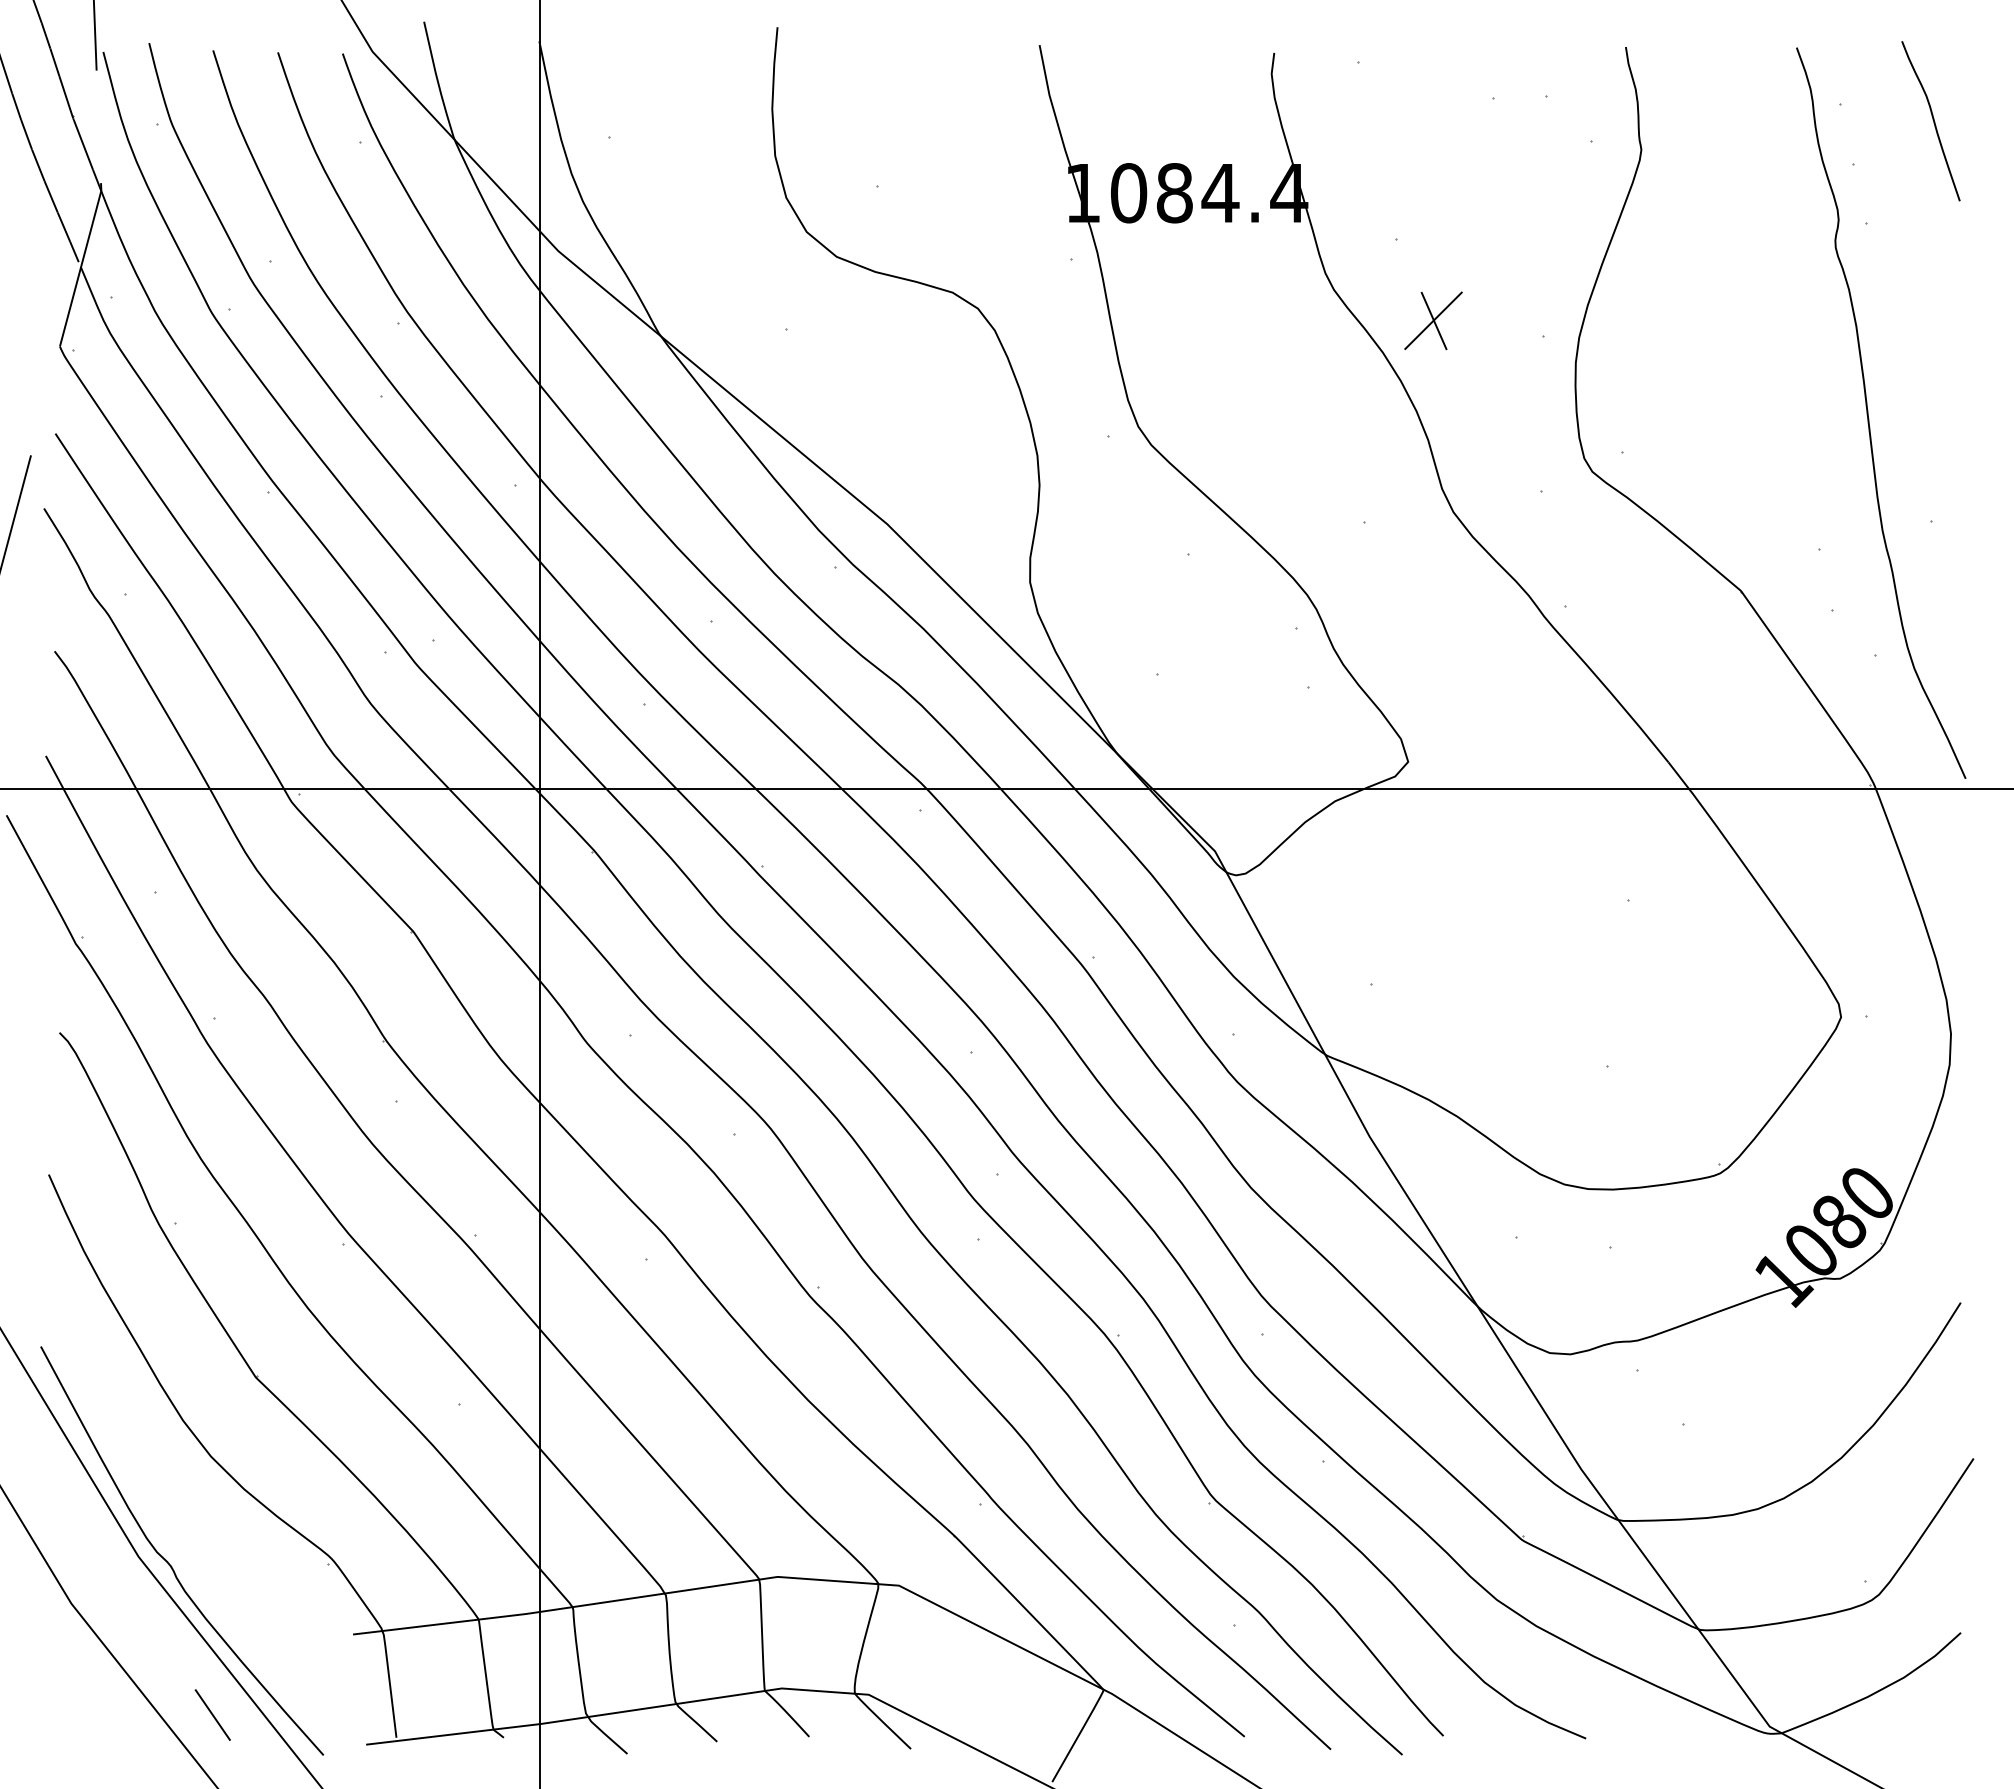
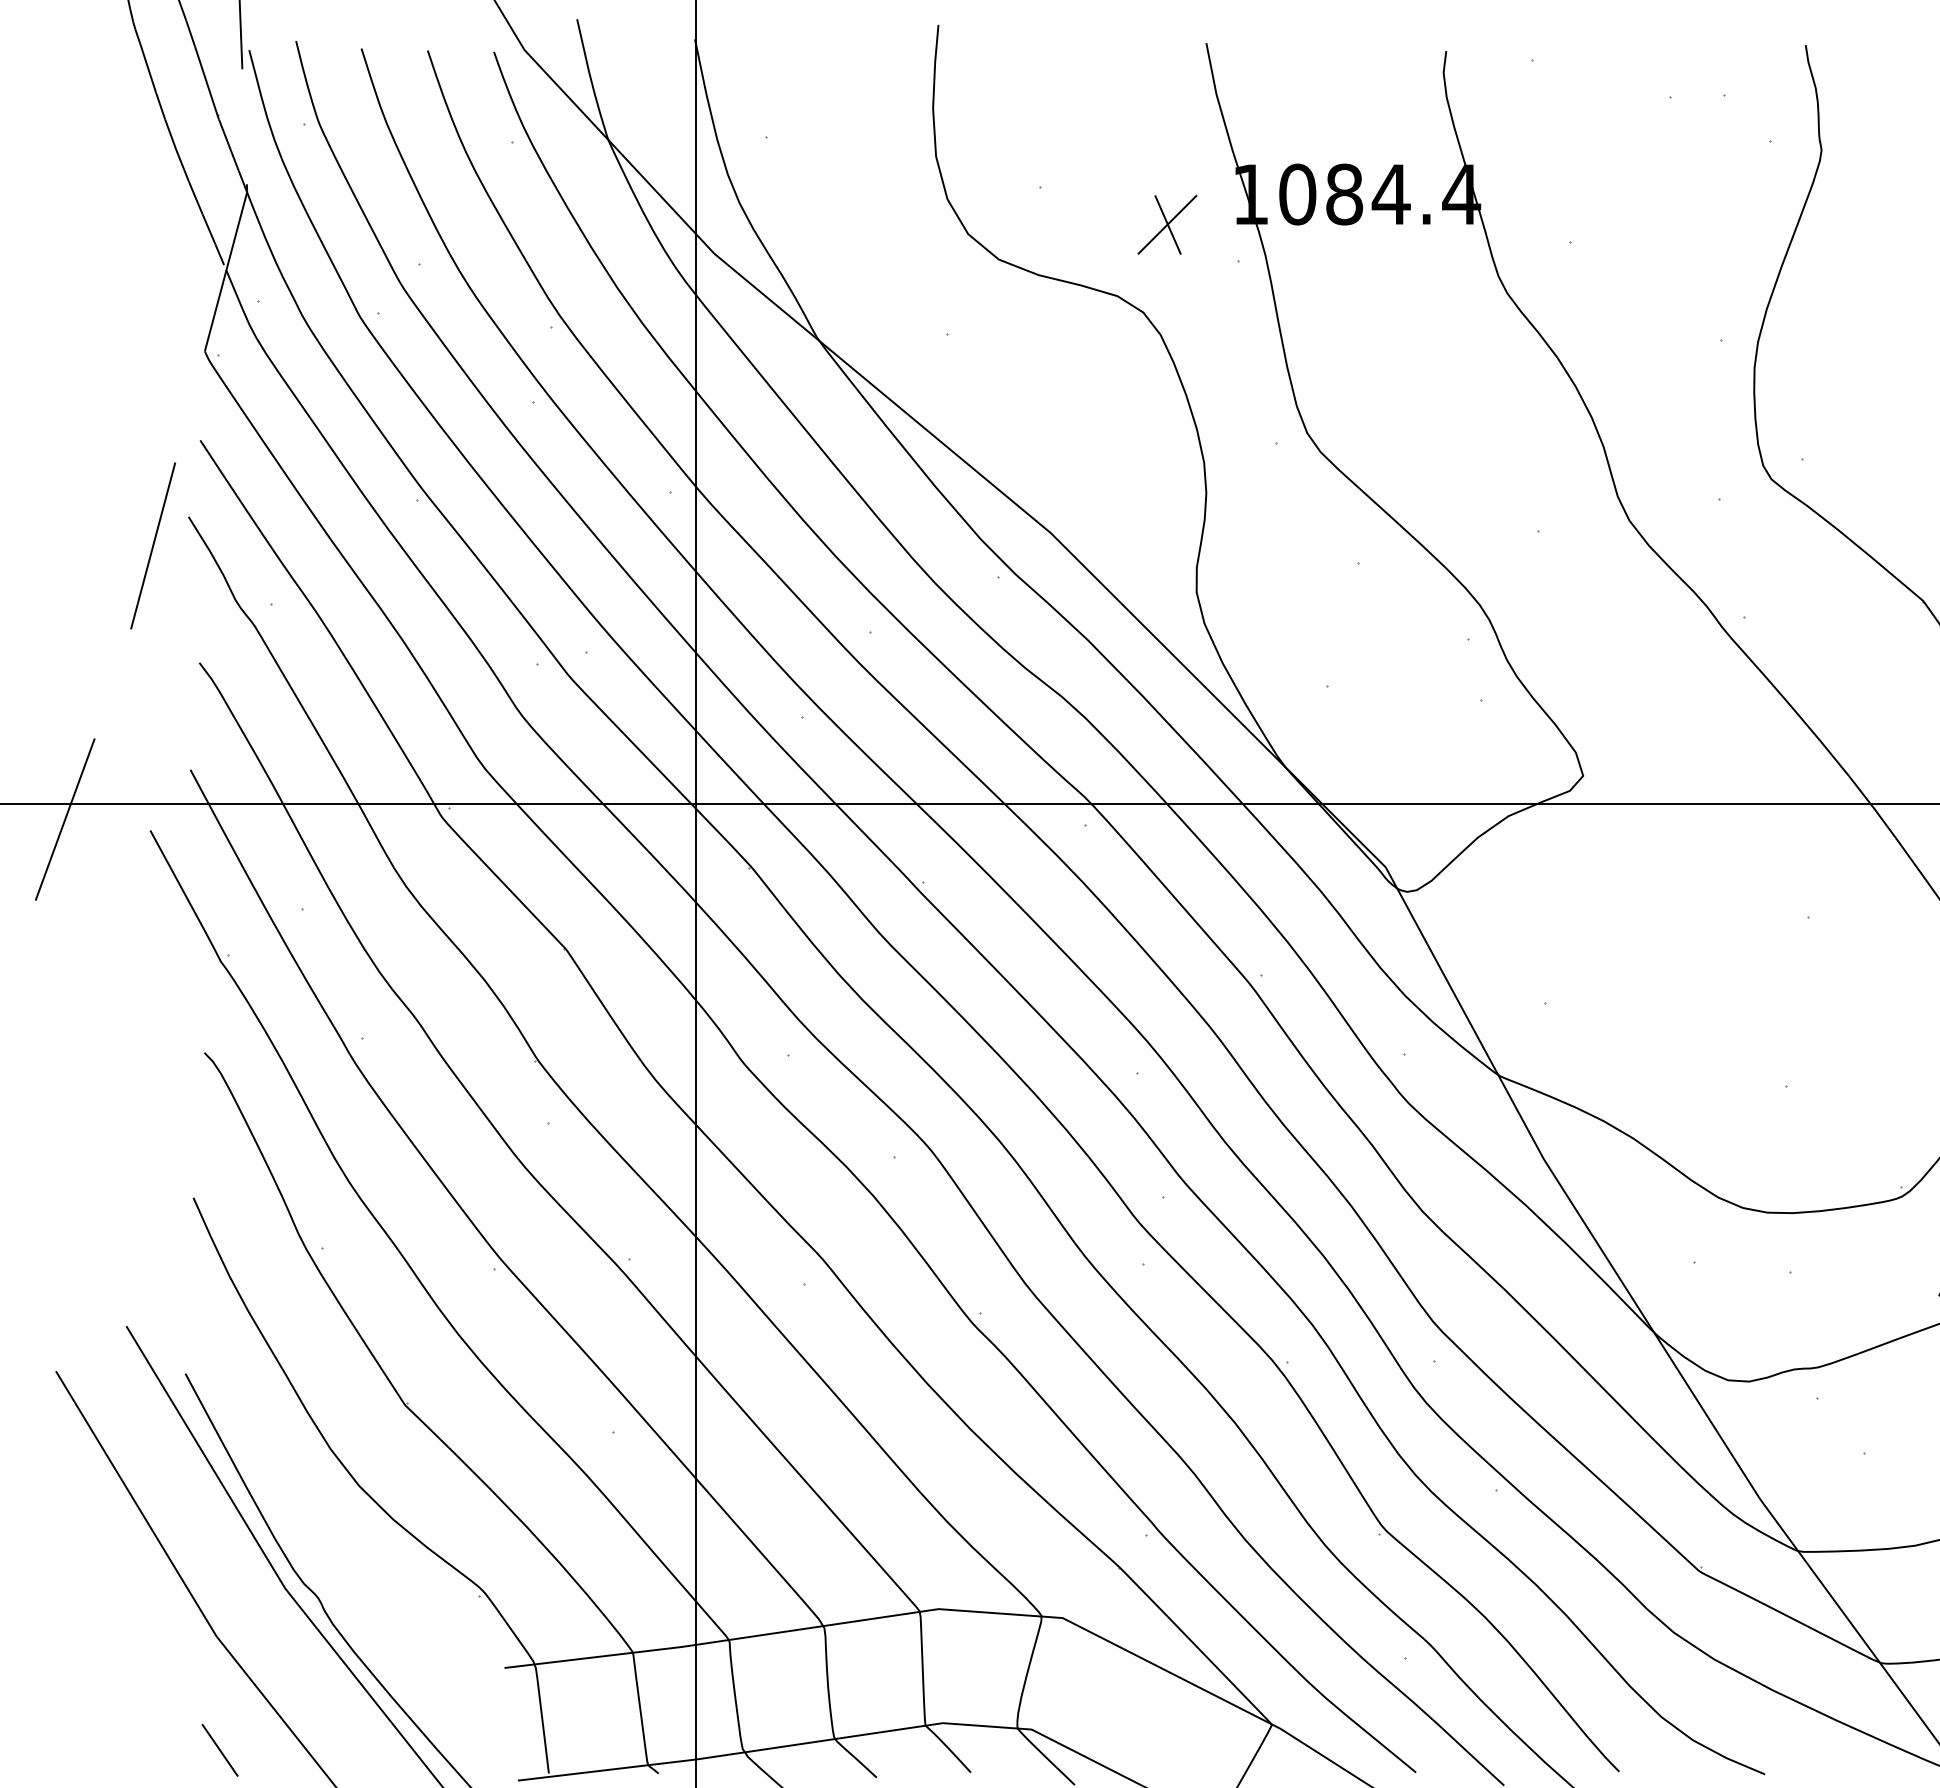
part: (1433, 320) -> (1167, 224), moved
line: (212, 1714) -> (219, 1749), moved

